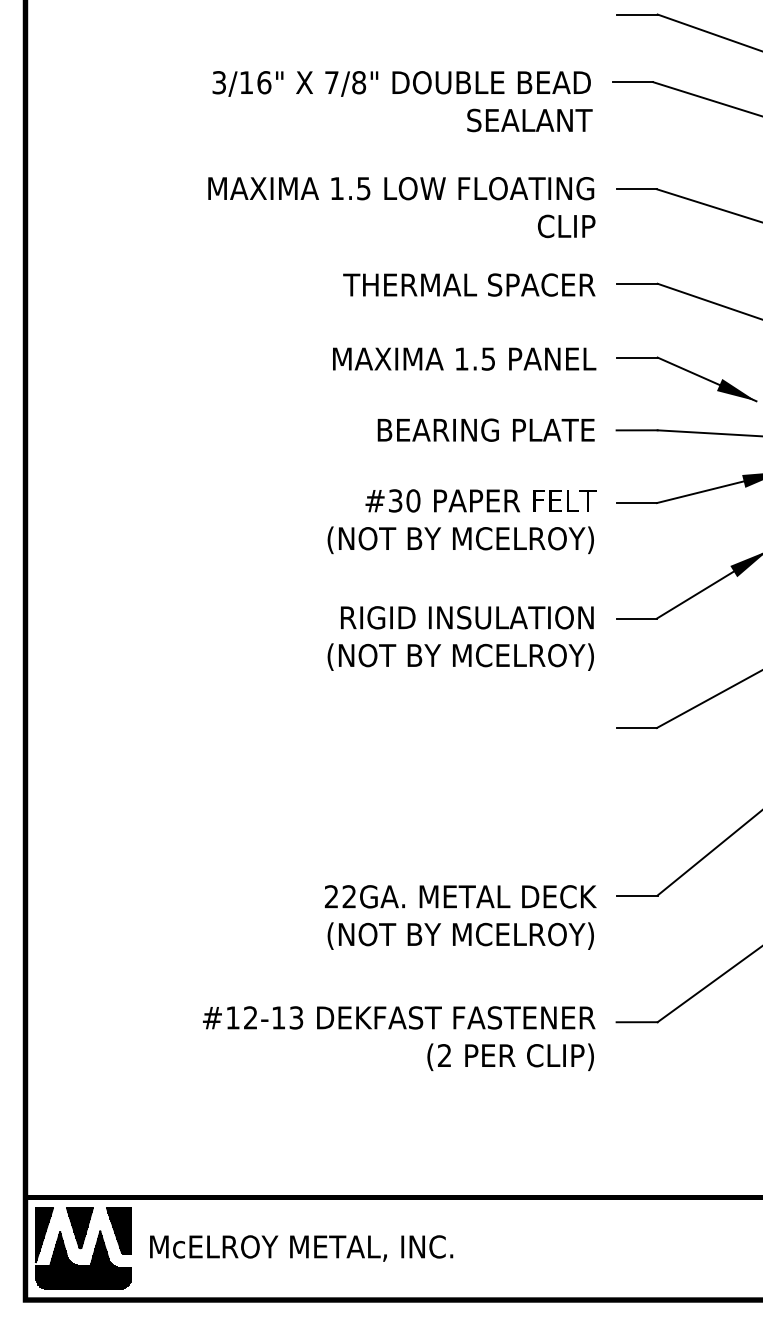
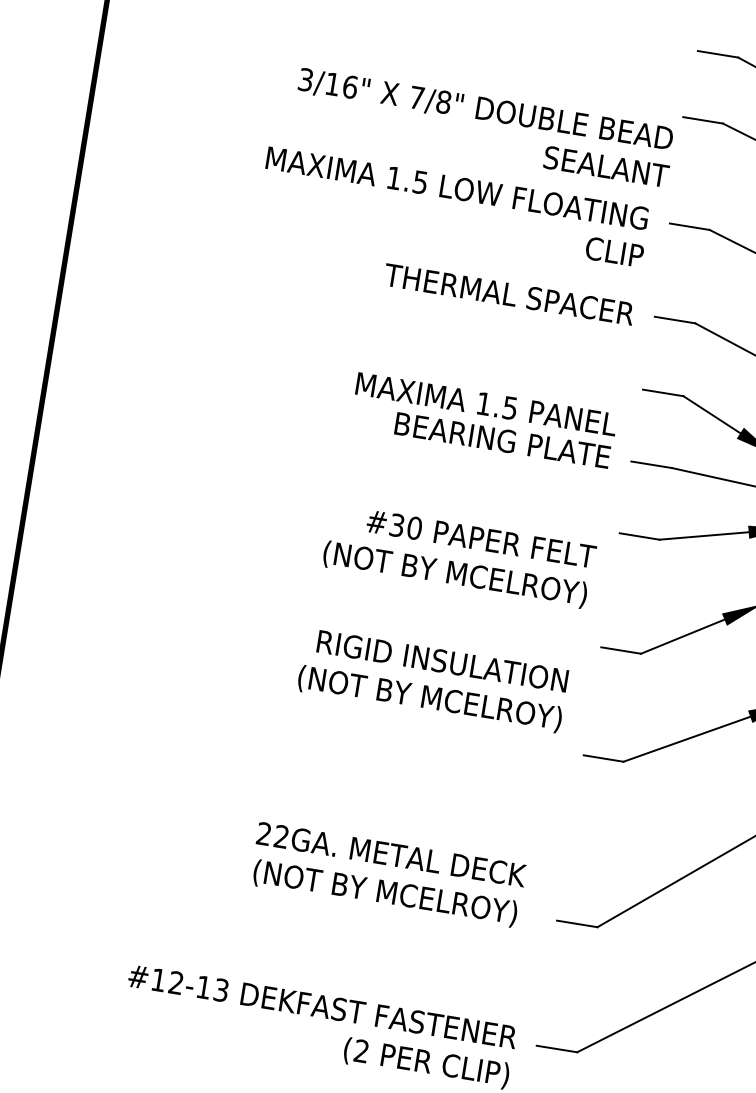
text: (402, 101) -> (483, 127), moved
text: (464, 358) -> (486, 403), moved
text: (461, 521) -> (458, 556), moved
text: (460, 638) -> (432, 680), moved
text: (460, 917) -> (388, 875), moved

